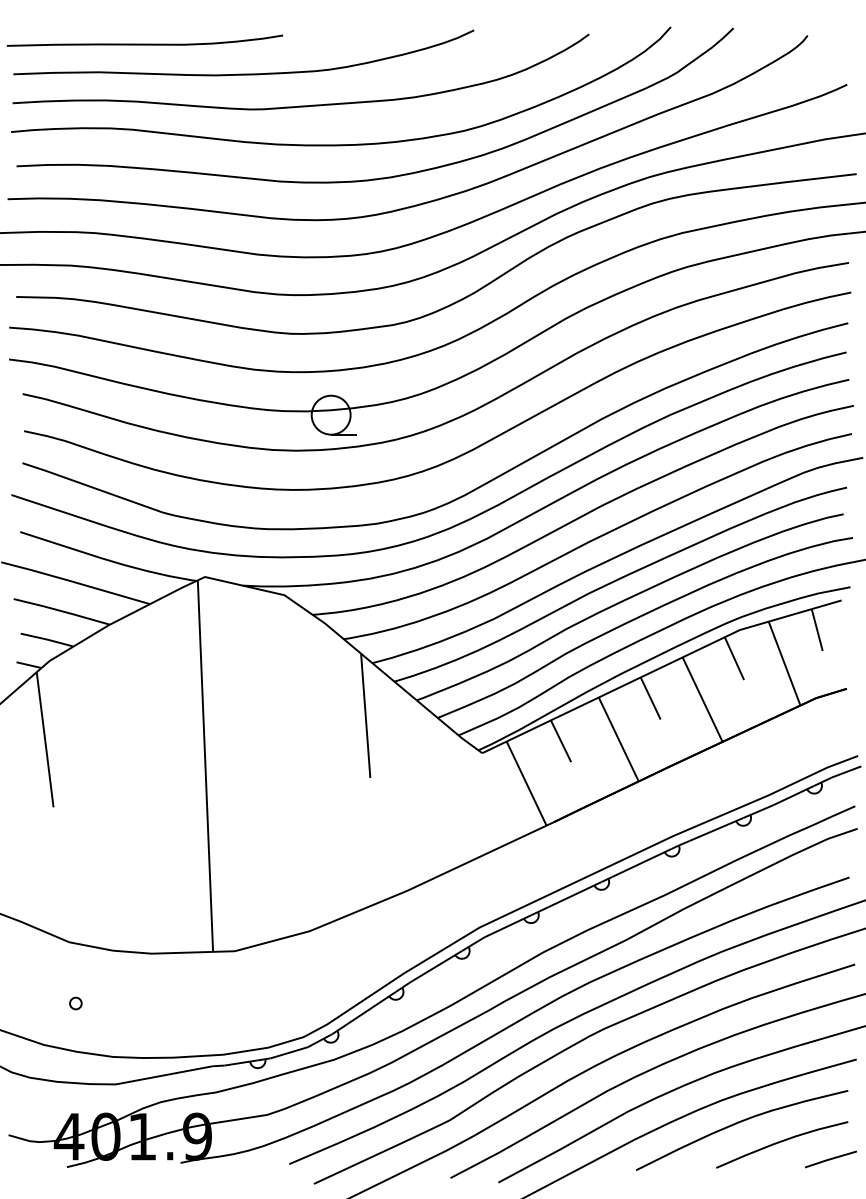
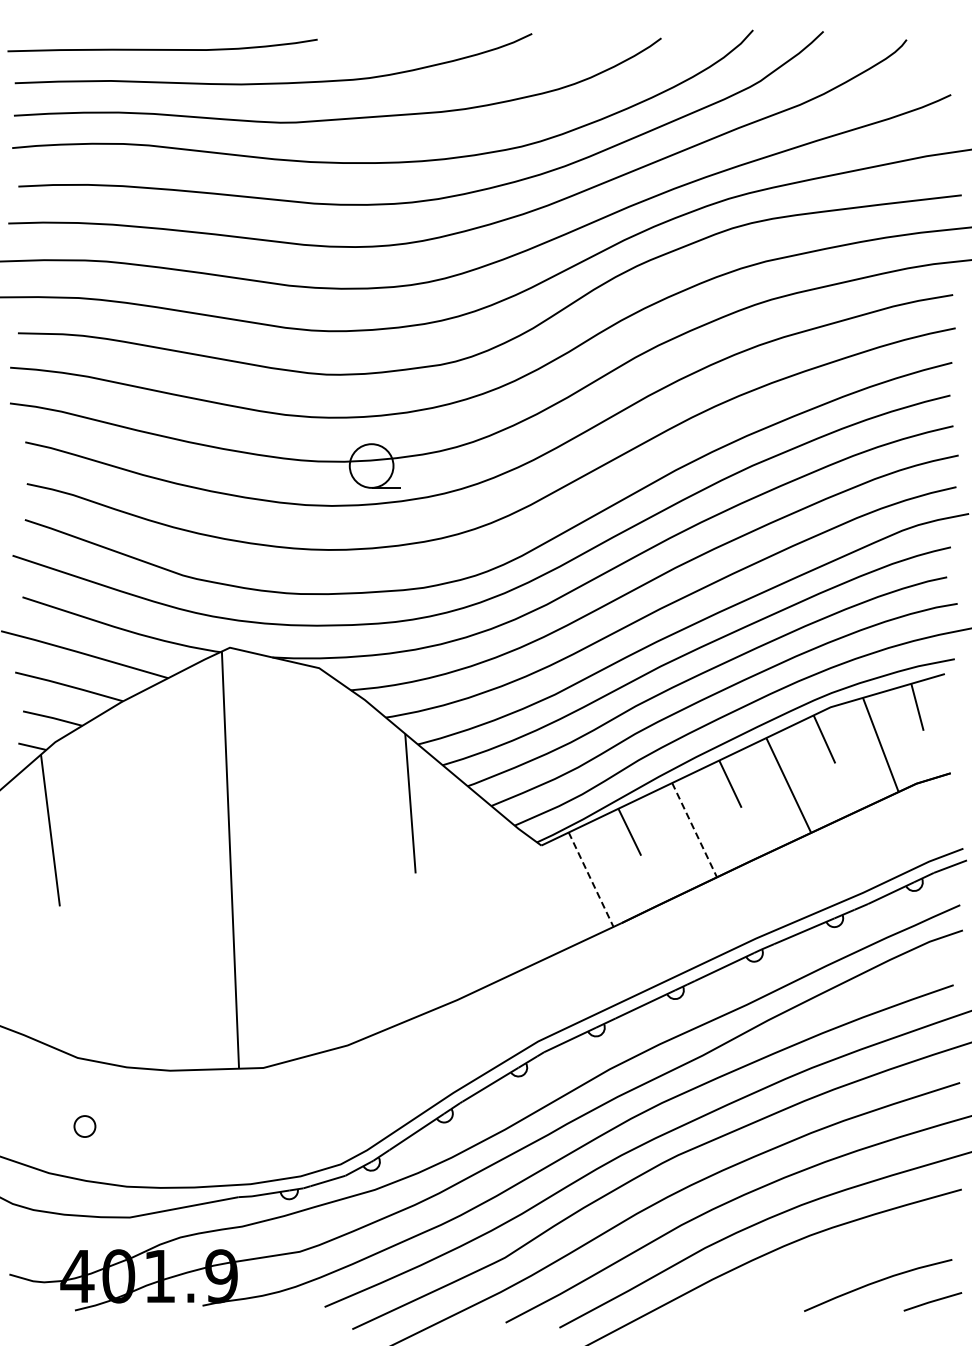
line: (618, 739) -> (694, 830), solid -> dashed
line: (526, 784) -> (591, 880), solid -> dashed
part: (75, 1003) -> (84, 1126), size x1.6
curve: (738, 1123) -> (829, 1261), removed

